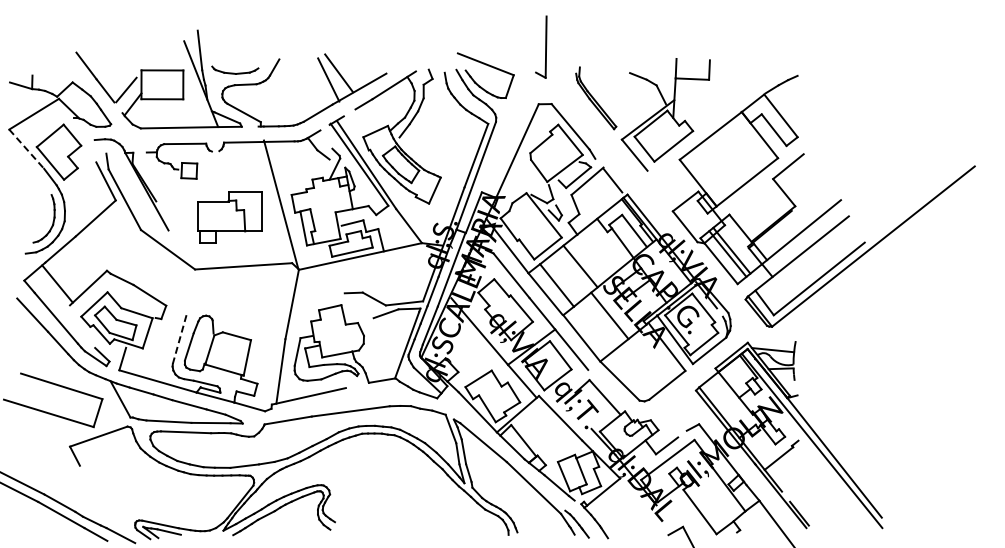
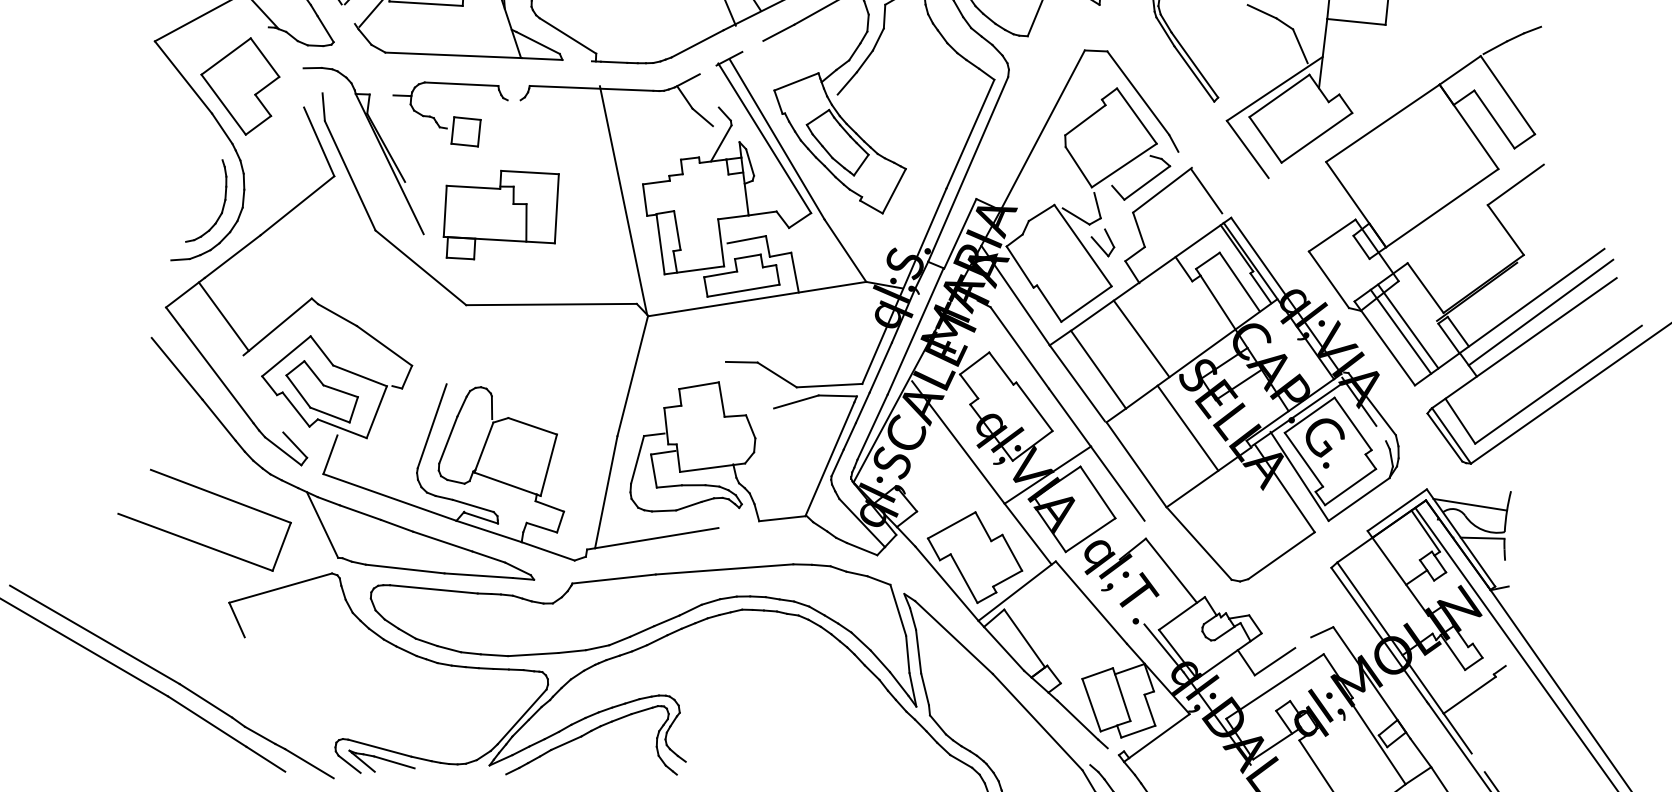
line: (27, 149) -> (184, 78), dashed -> solid
part: (229, 217) -> (500, 215), moved
line: (806, 238) -> (1540, 312), added
line: (179, 340) -> (431, 427), dashed -> solid

